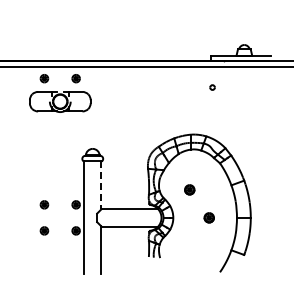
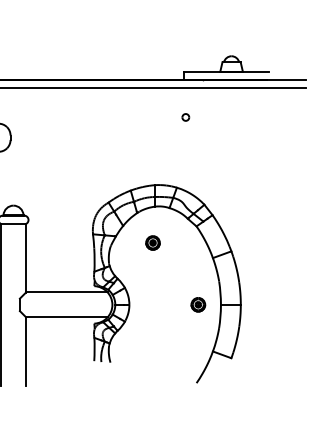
line: (101, 185) -> (26, 258), dashed -> solid
part: (189, 189) -> (152, 242), moved
part: (208, 217) -> (197, 304), moved

